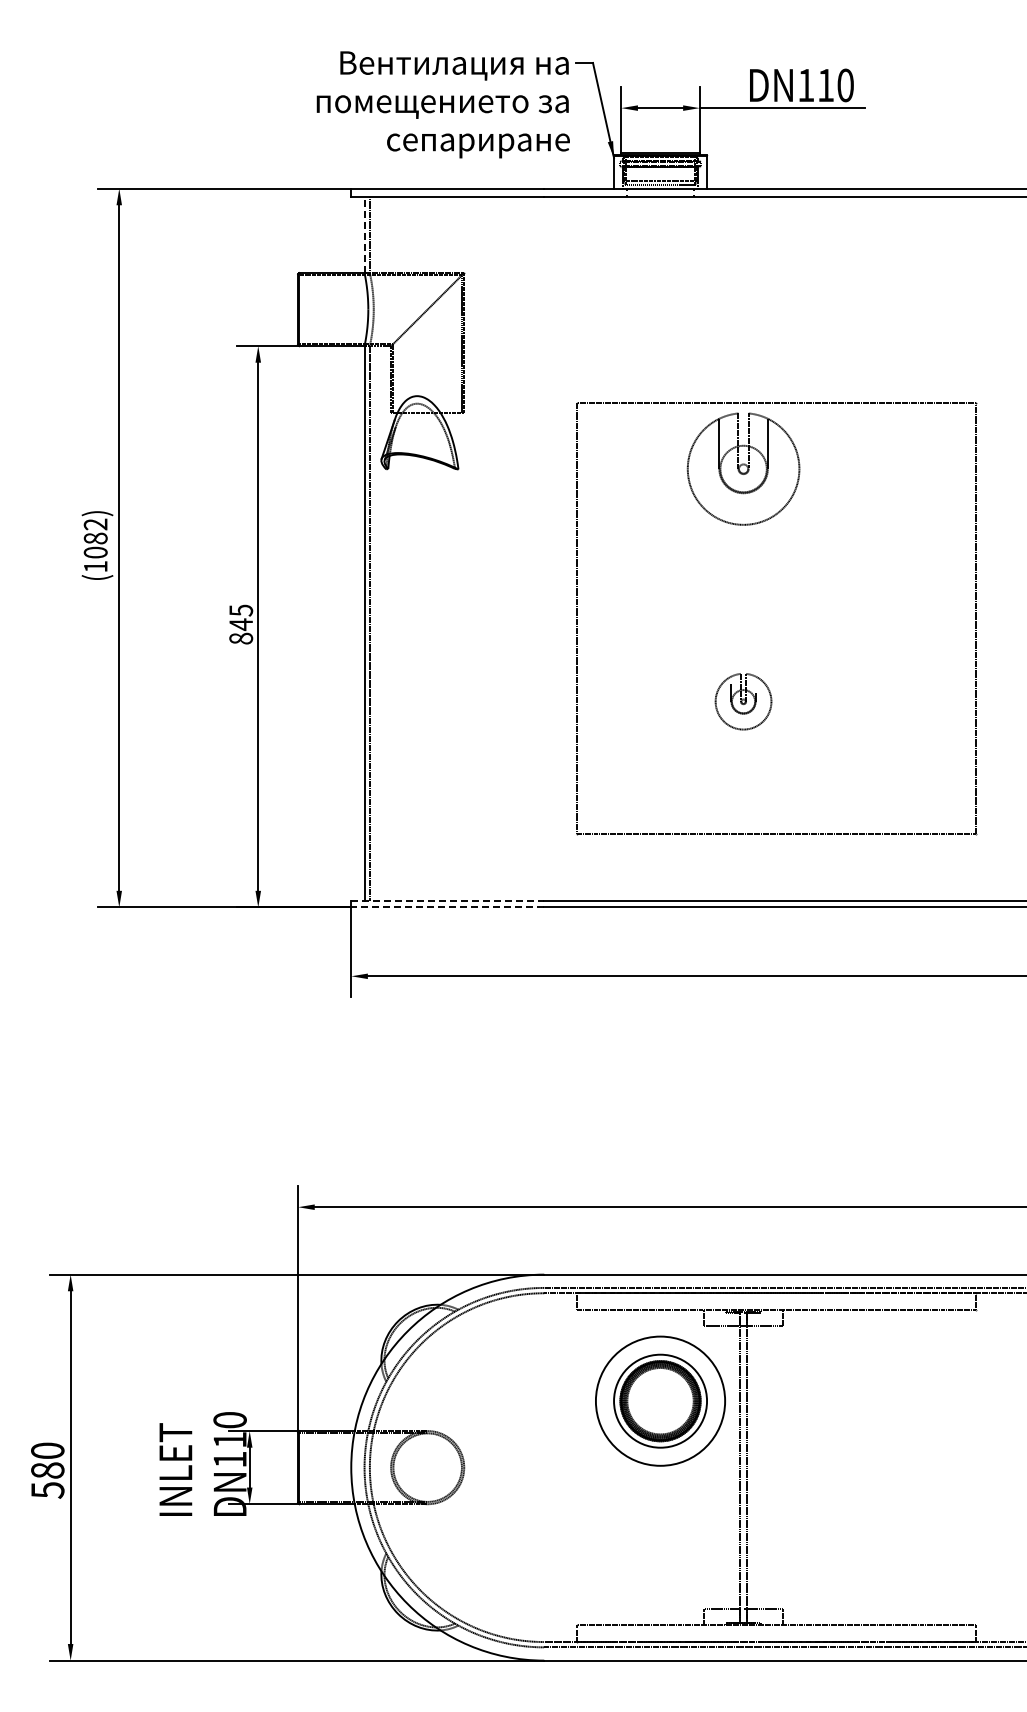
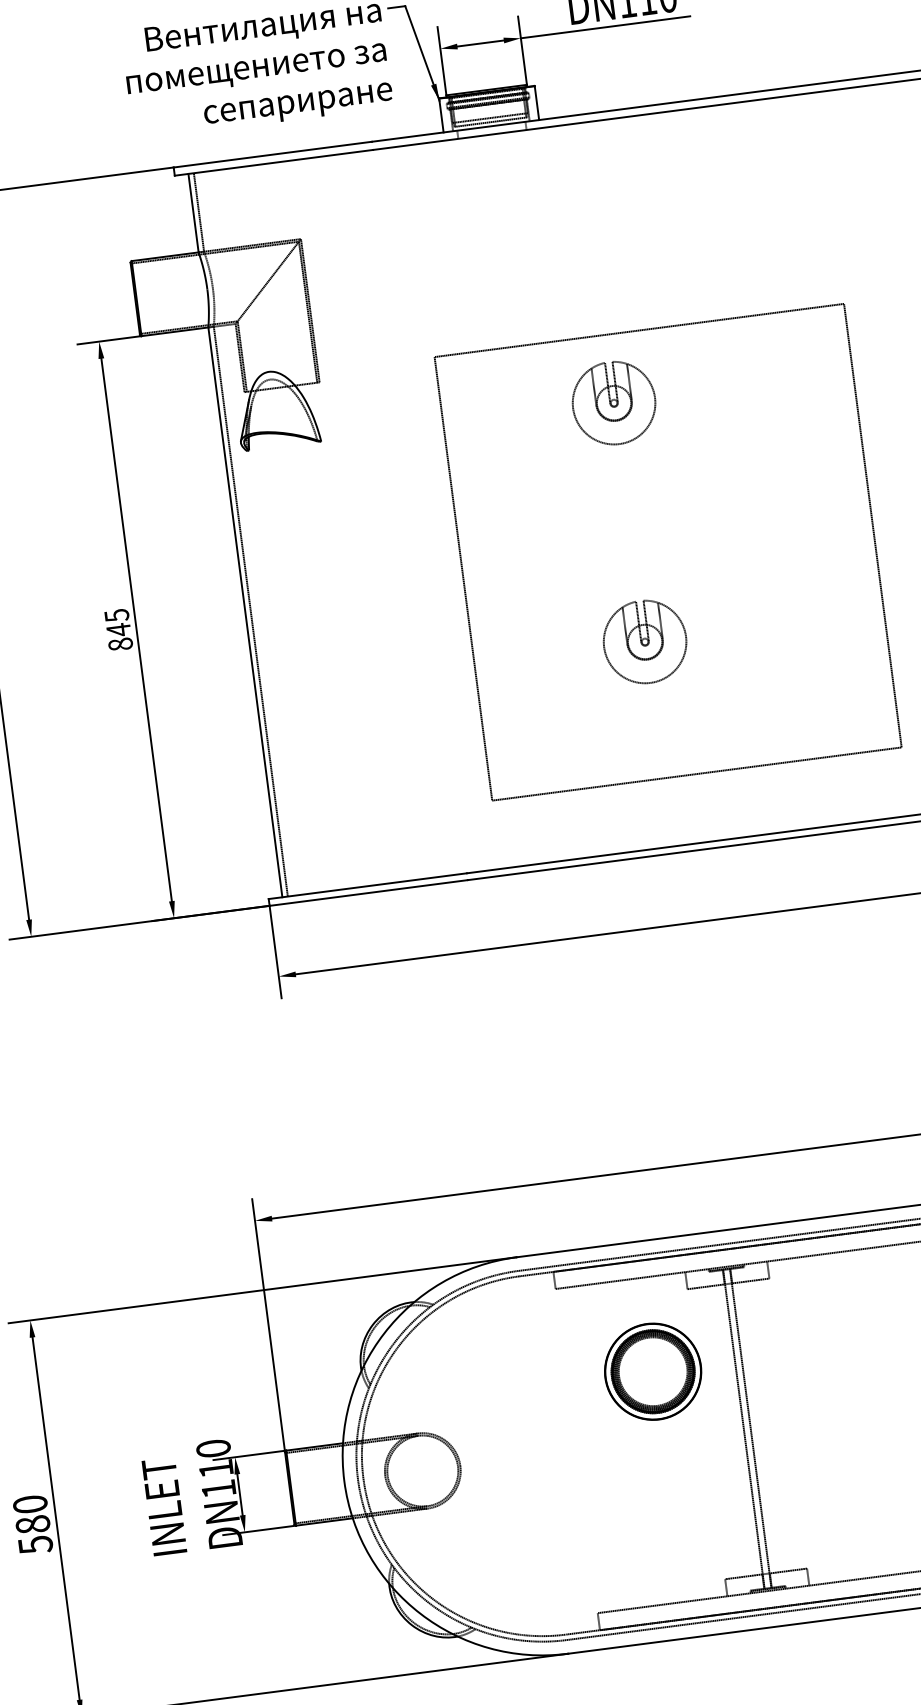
line: (364, 234) -> (193, 212), dashed -> solid
part: (743, 468) -> (613, 402), size x0.71
part: (743, 701) -> (645, 641), size x1.43
line: (448, 900) -> (368, 885), dashed -> solid
line: (447, 907) -> (368, 893), dashed -> solid
circle: (660, 1401) -> (653, 1372), size x0.71

